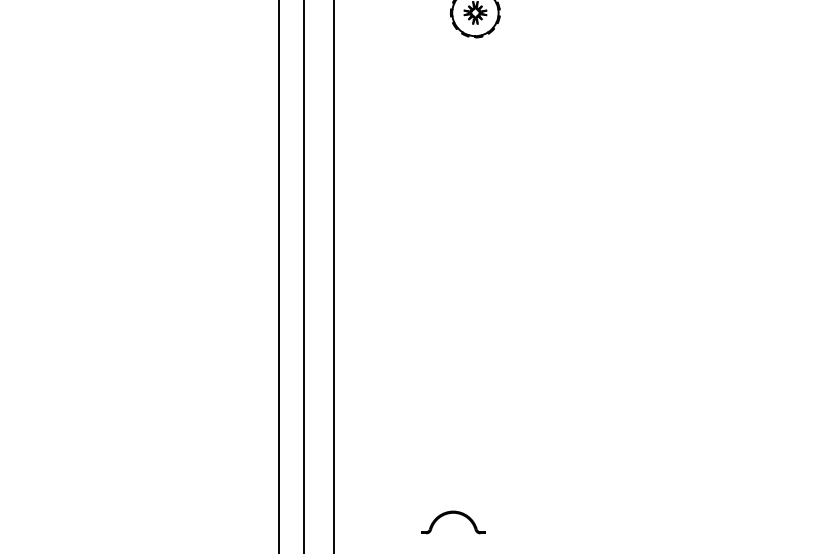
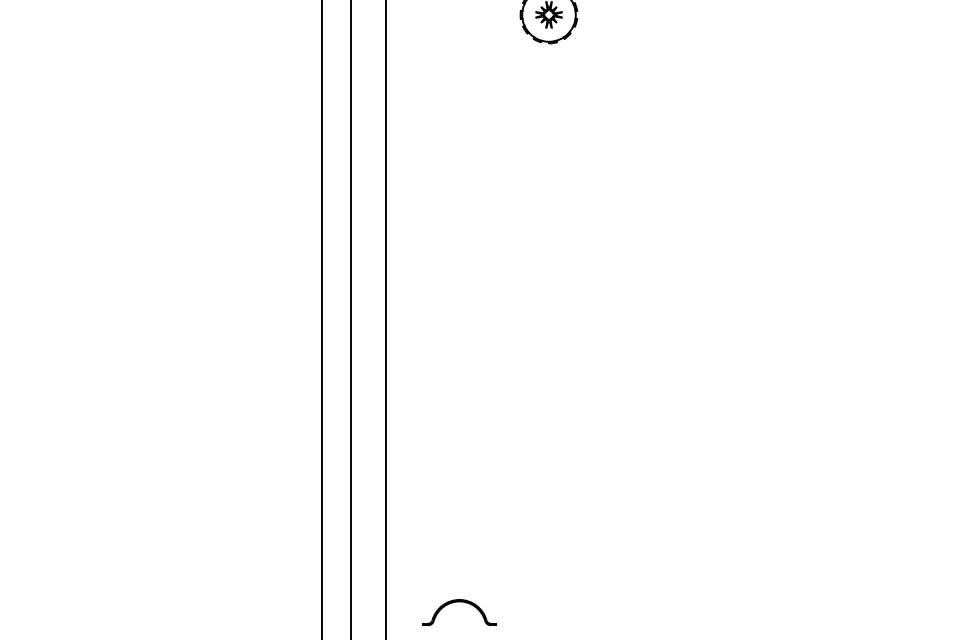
part: (453, 513) -> (459, 602), moved

